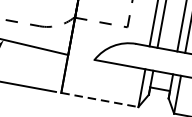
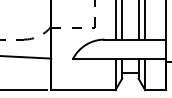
line: (99, 100) -> (83, 90), dashed -> solid

